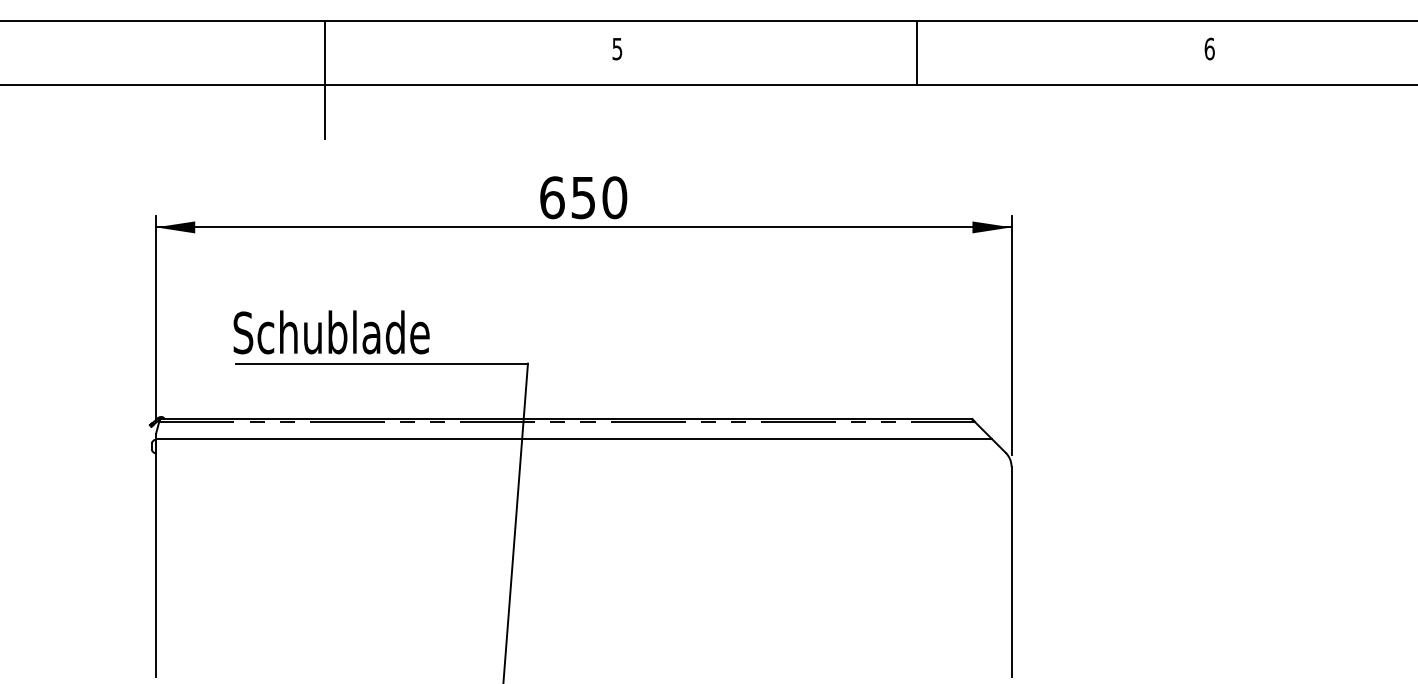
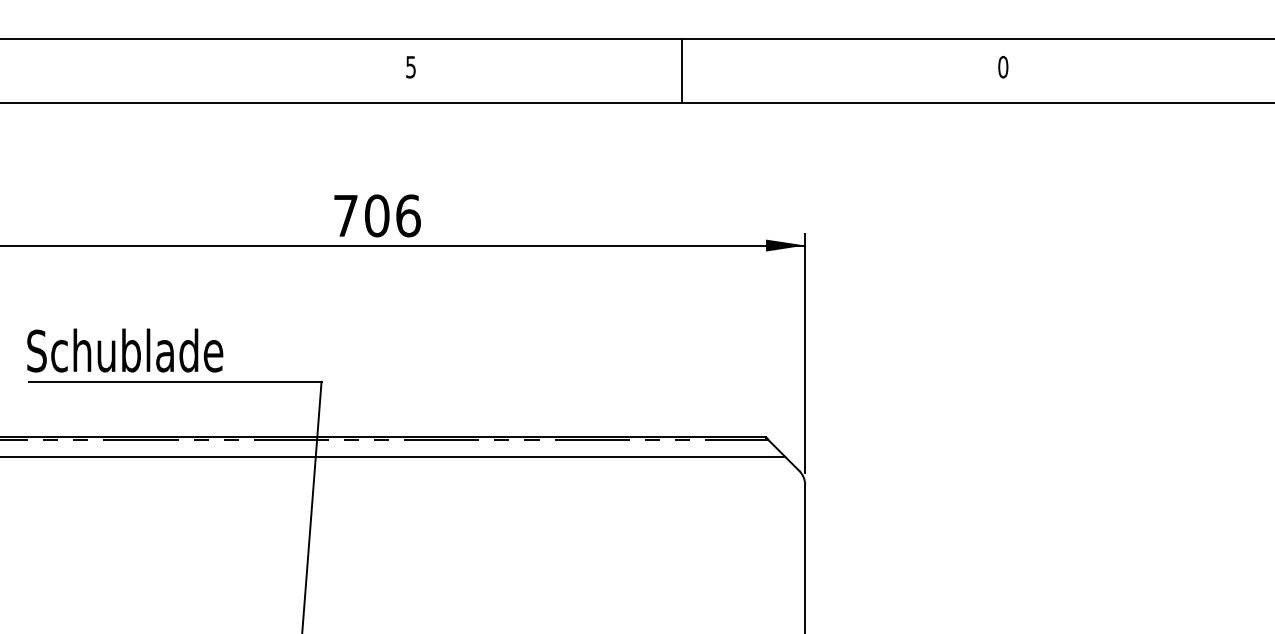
text: (1209, 48) -> (1003, 66), 6 -> 0
line: (917, 52) -> (682, 70), moved
line: (324, 79) -> (118, 97), removed
text: (583, 197) -> (377, 215), 650 -> 706

